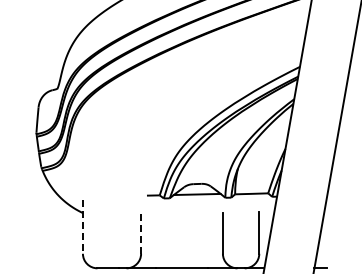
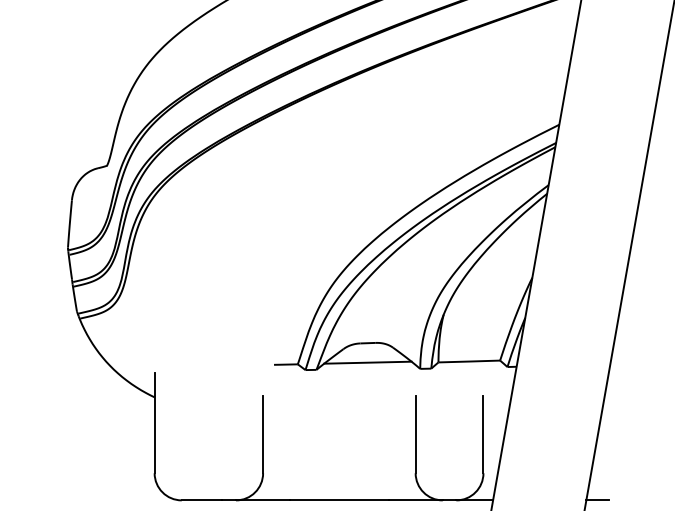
line: (82, 226) -> (153, 422), dashed -> solid
line: (141, 233) -> (263, 435), dashed -> solid

